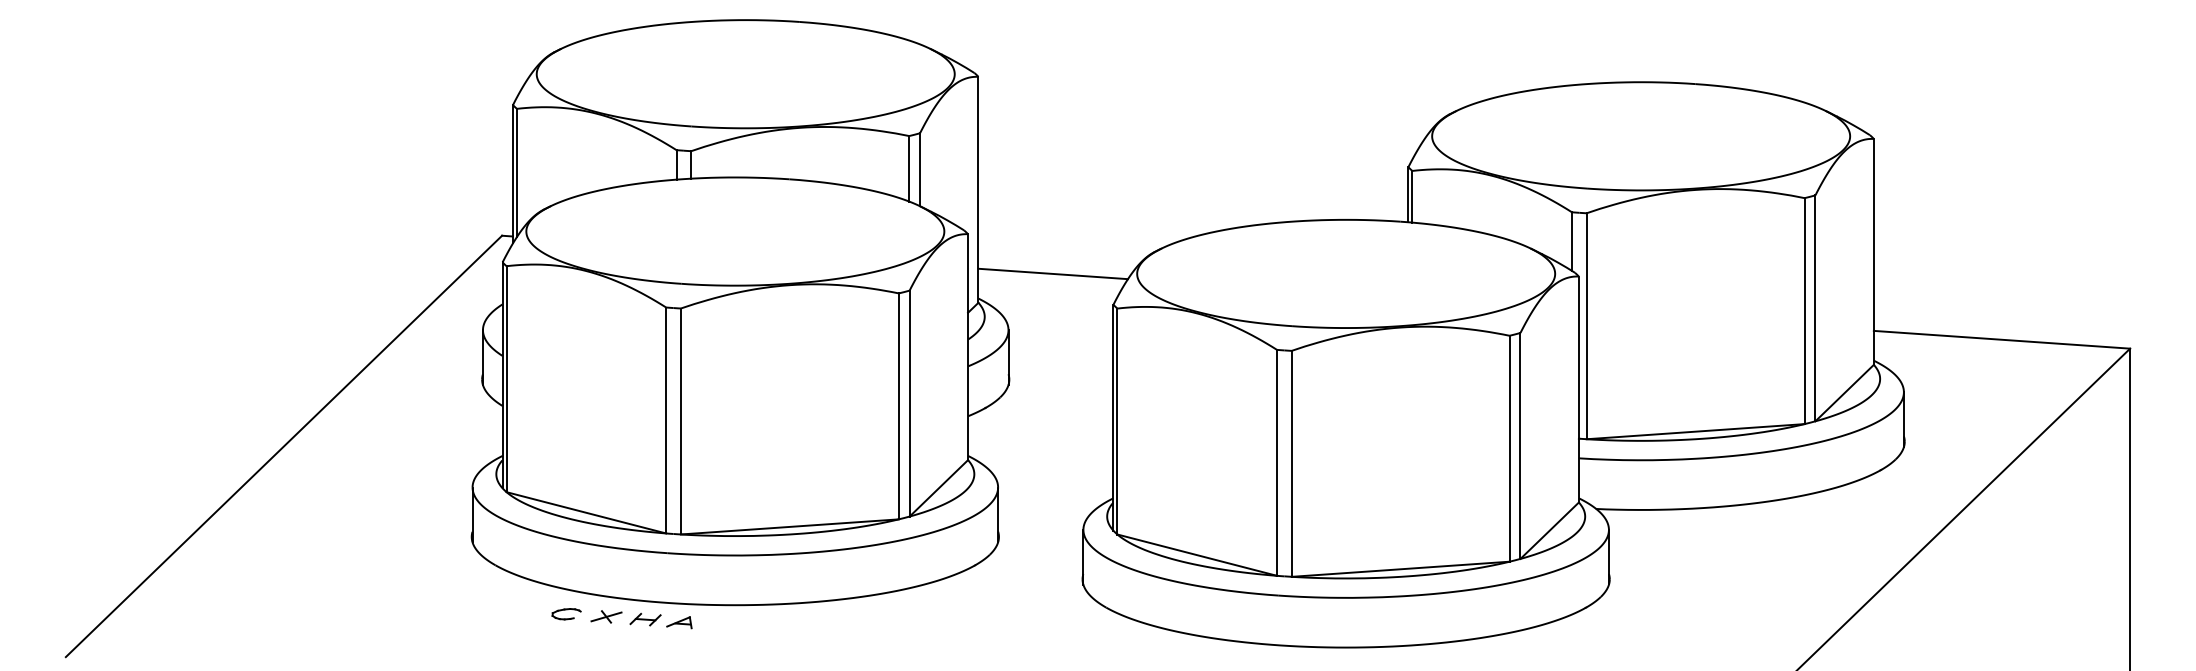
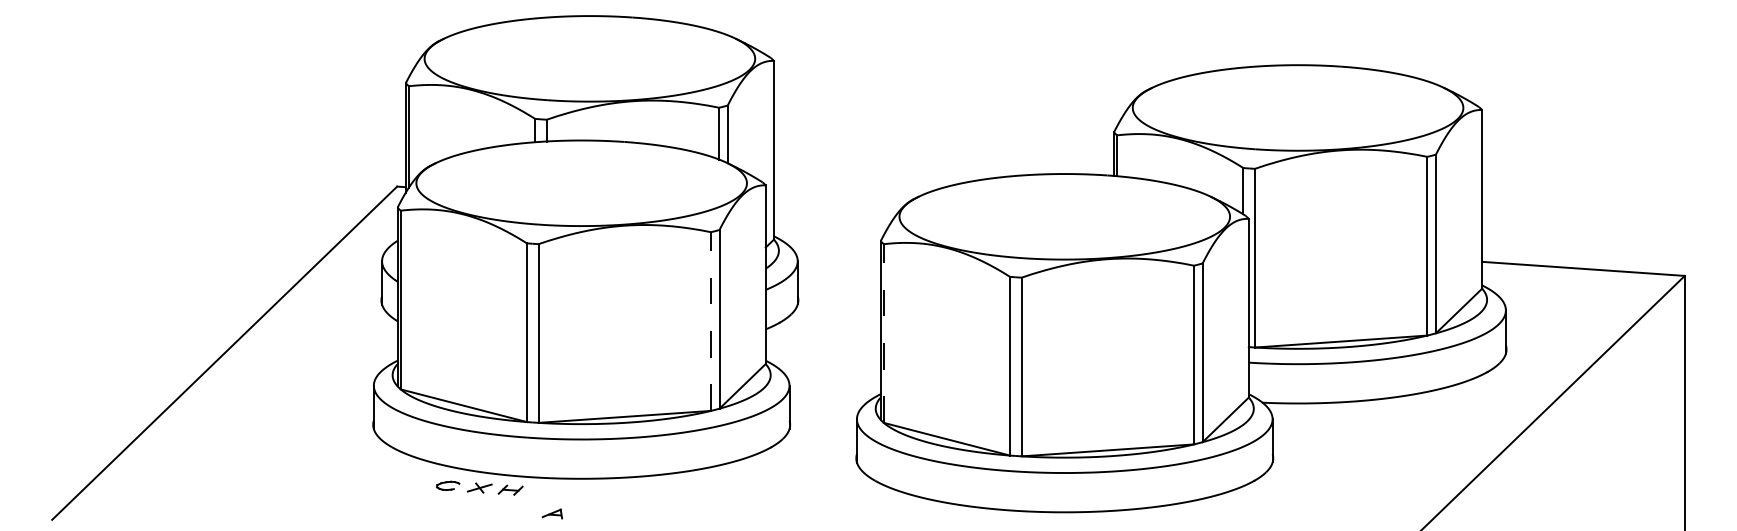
line: (1053, 273) -> (833, 216), removed
line: (898, 406) -> (710, 321), solid -> dashed
line: (1117, 421) -> (883, 333), solid -> dashed
part: (679, 622) -> (552, 513), moved

